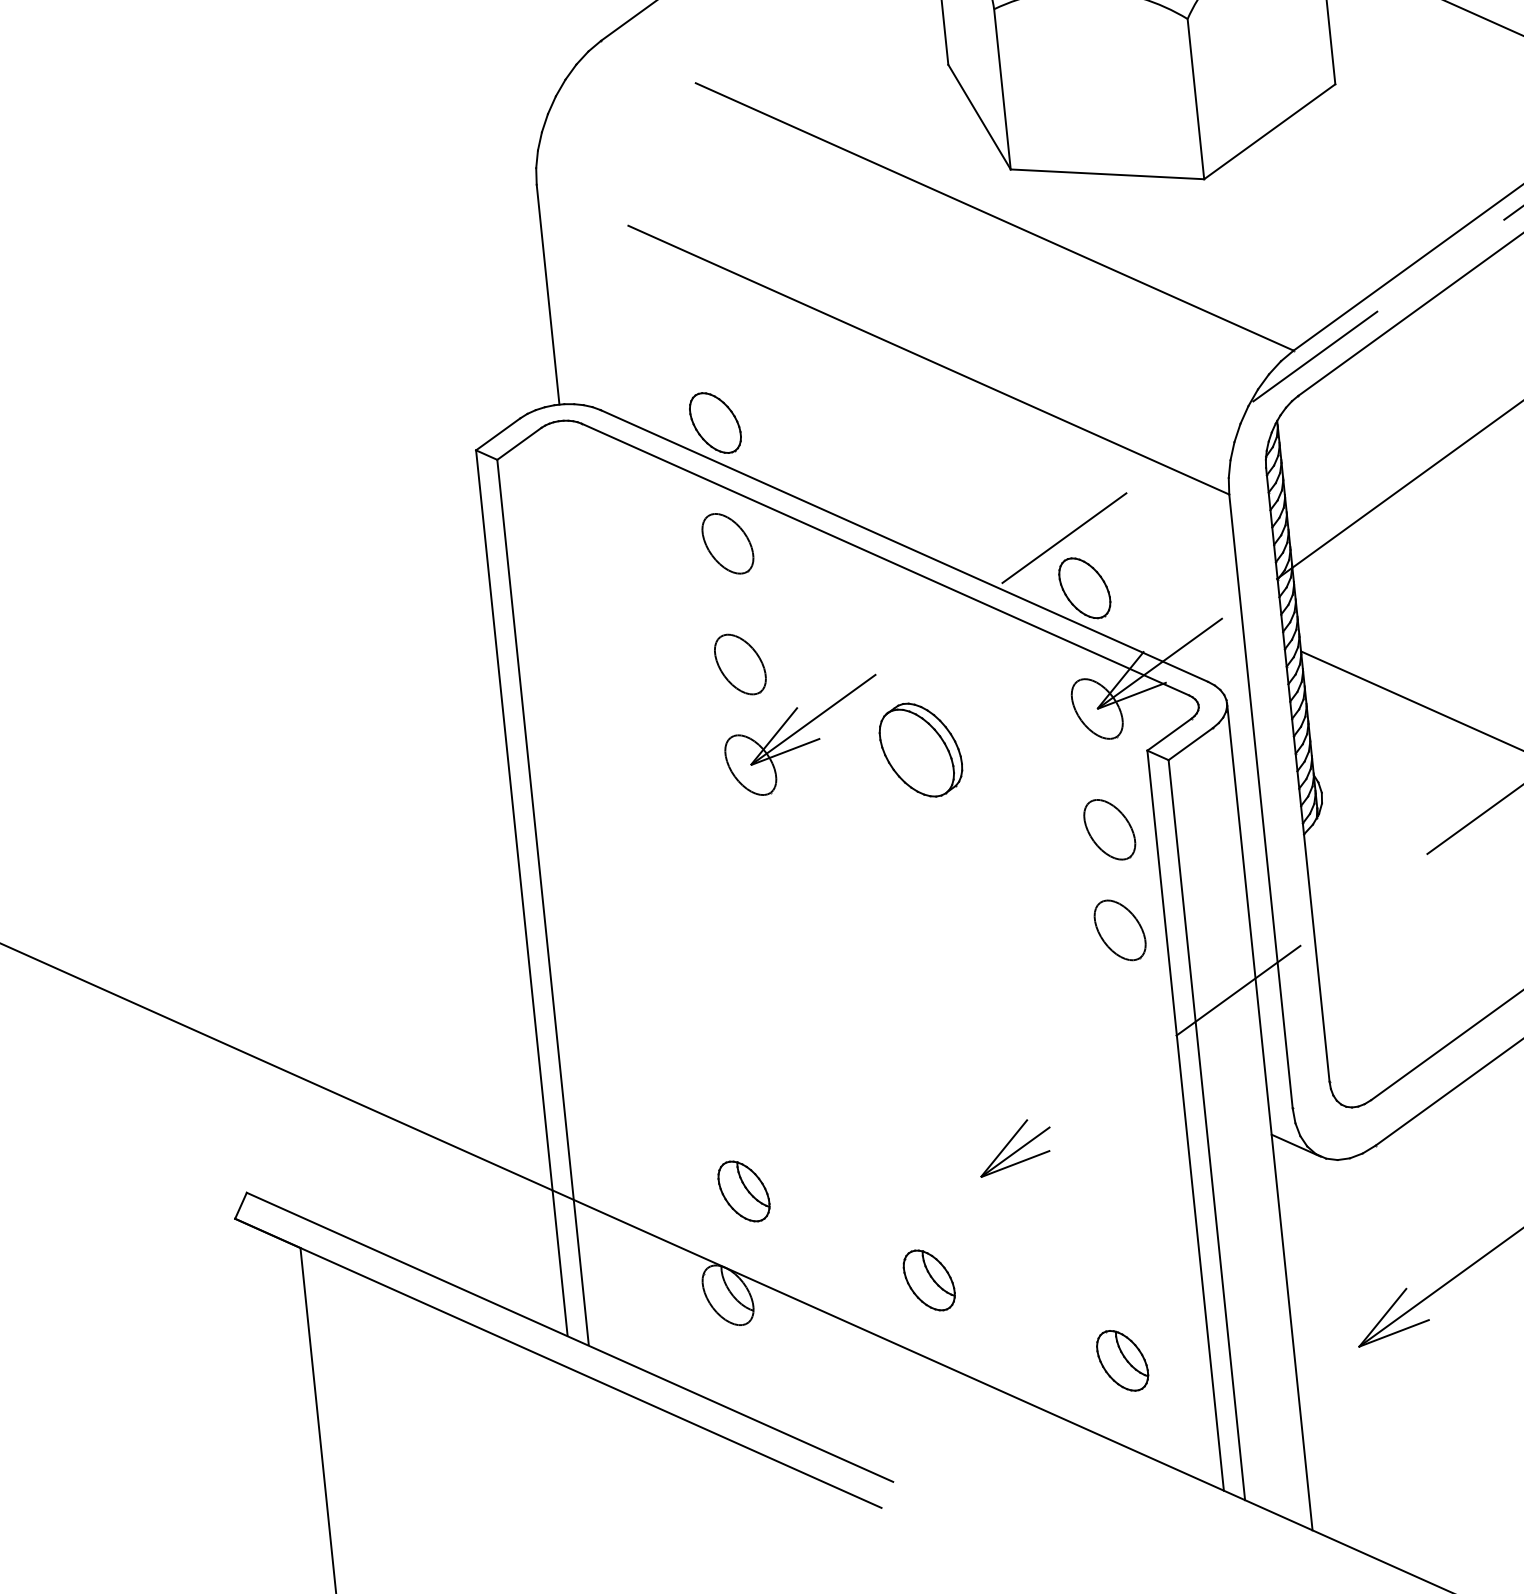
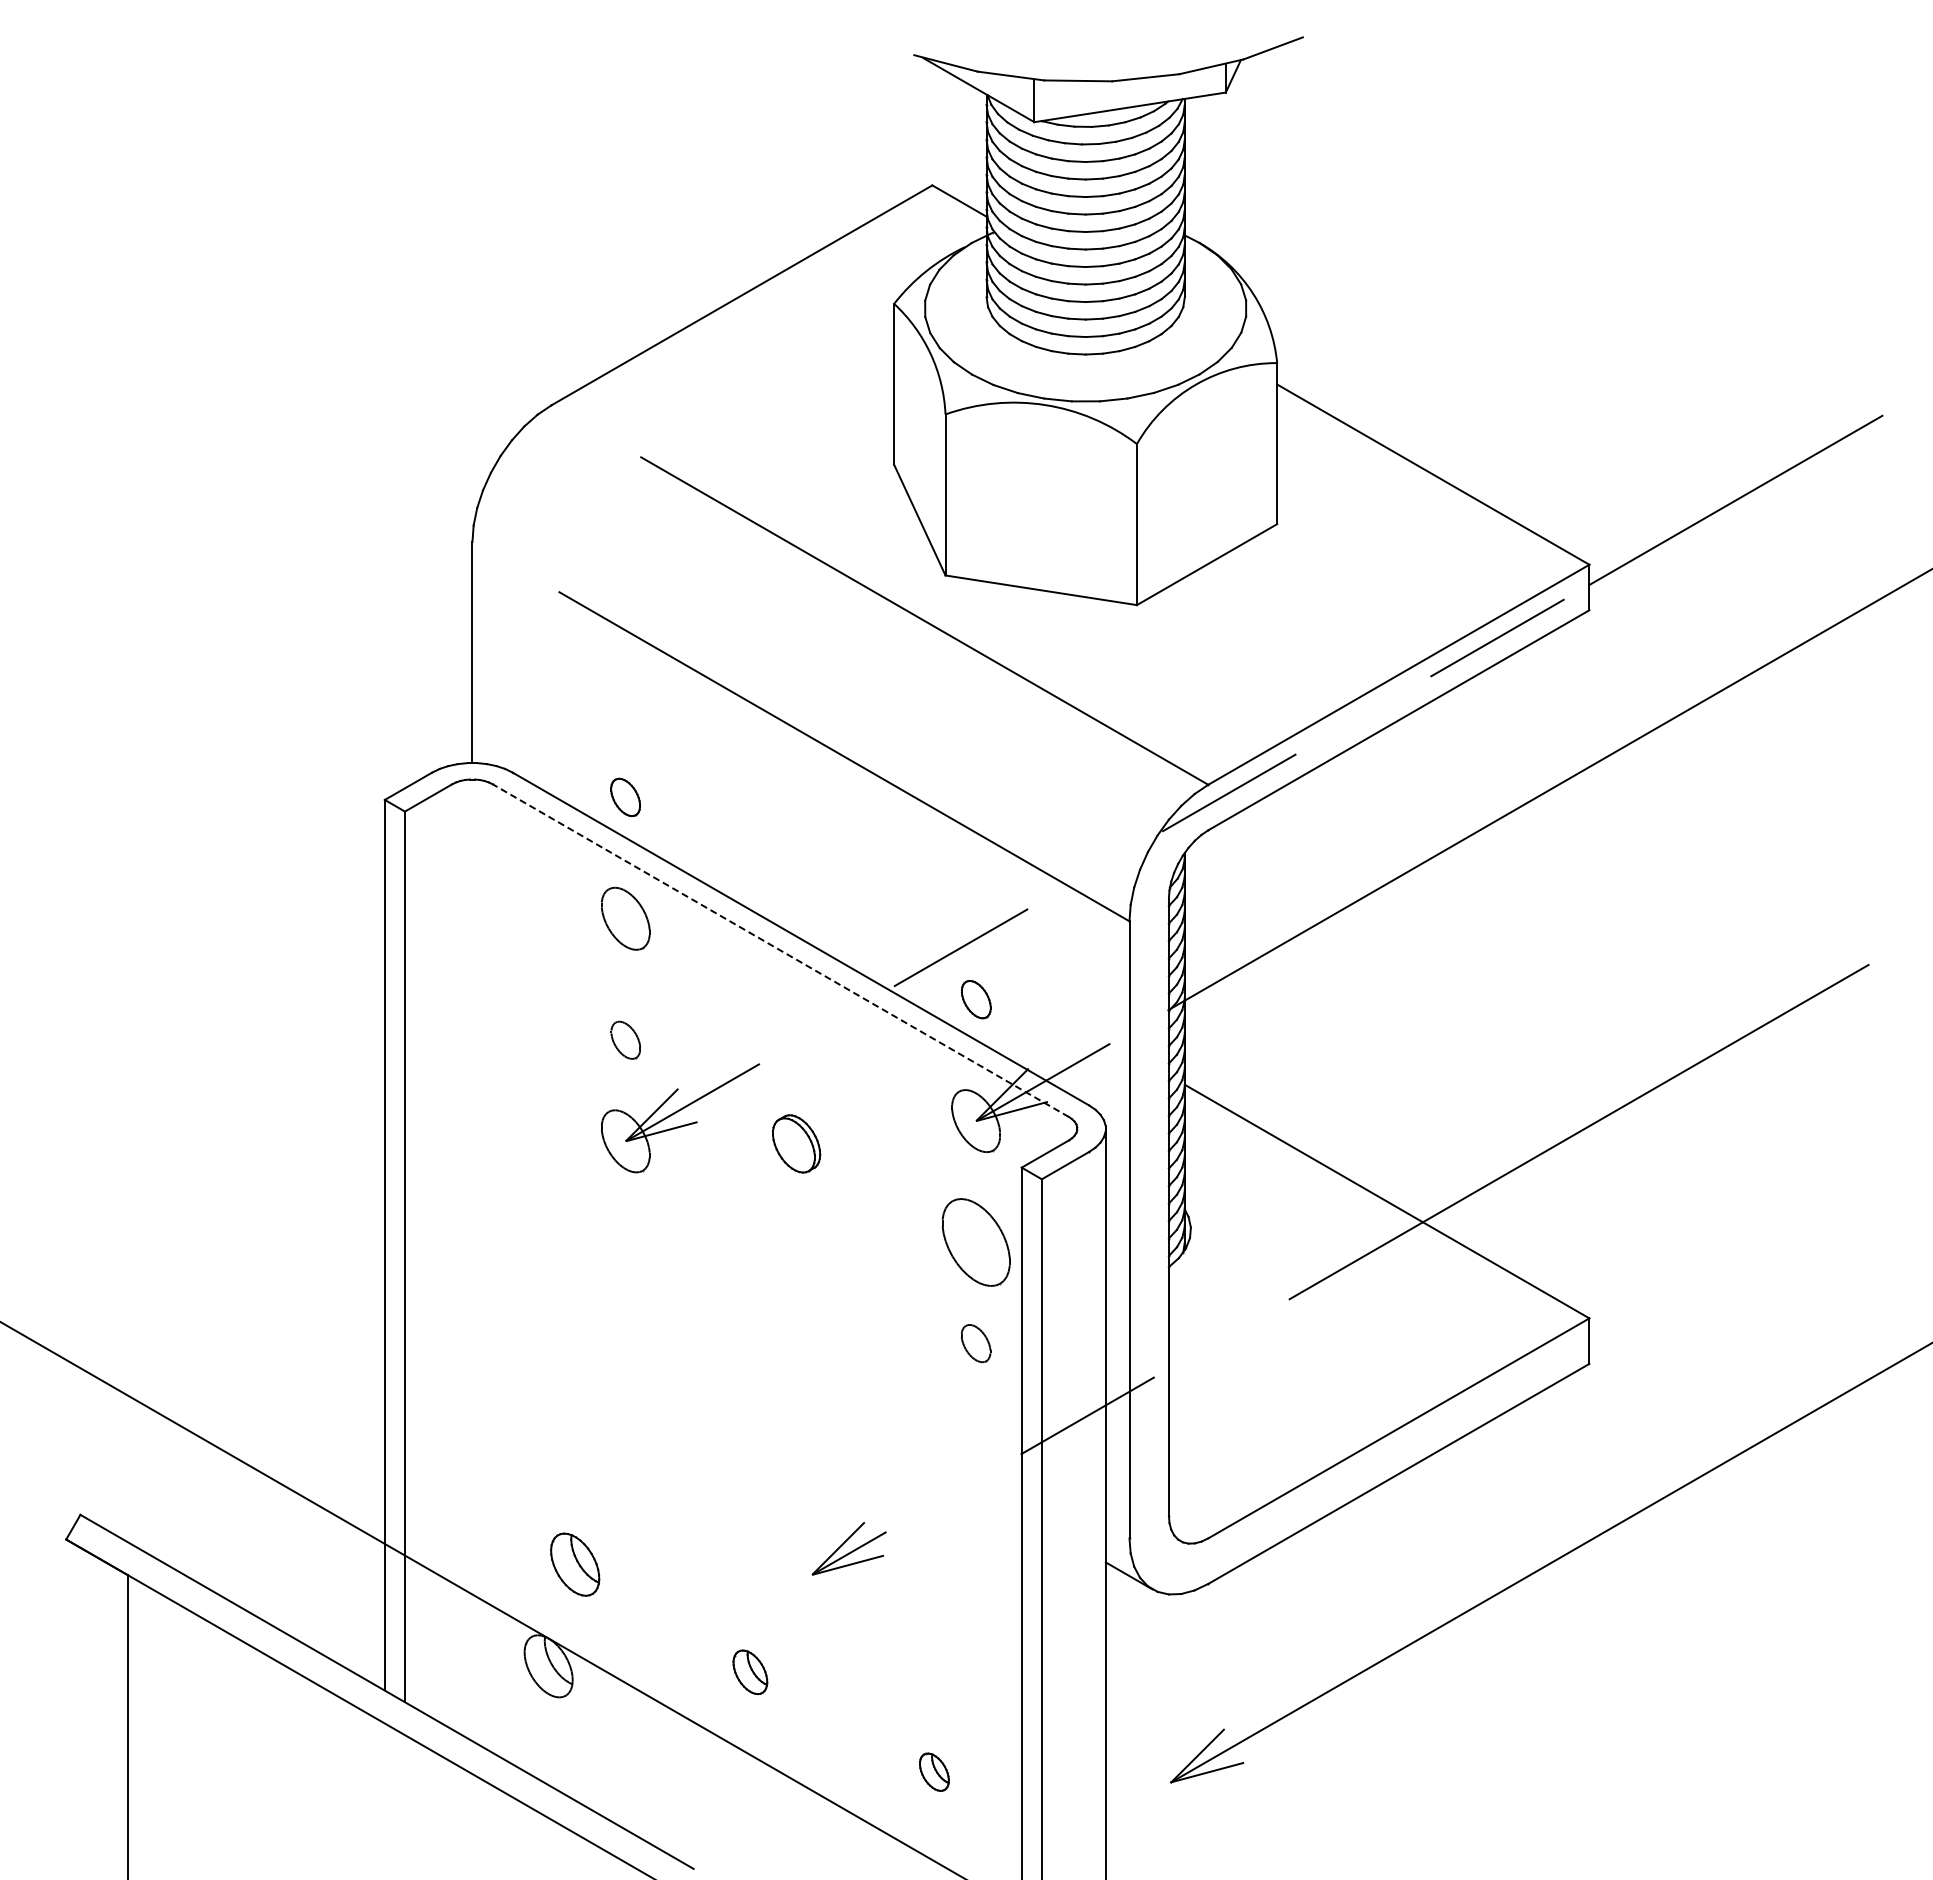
part: (715, 423) -> (625, 797), size x0.6
line: (885, 559) -> (780, 950), solid -> dashed
part: (1085, 588) -> (976, 999), size x0.6
part: (740, 664) -> (625, 1040), size x0.6
part: (920, 749) -> (796, 1143), size x0.6
part: (1109, 829) -> (975, 1242), size x1.4
part: (1119, 930) -> (975, 1343), size x0.6
part: (929, 1280) -> (750, 1672), size x0.7
part: (1122, 1361) -> (934, 1772), size x0.6

